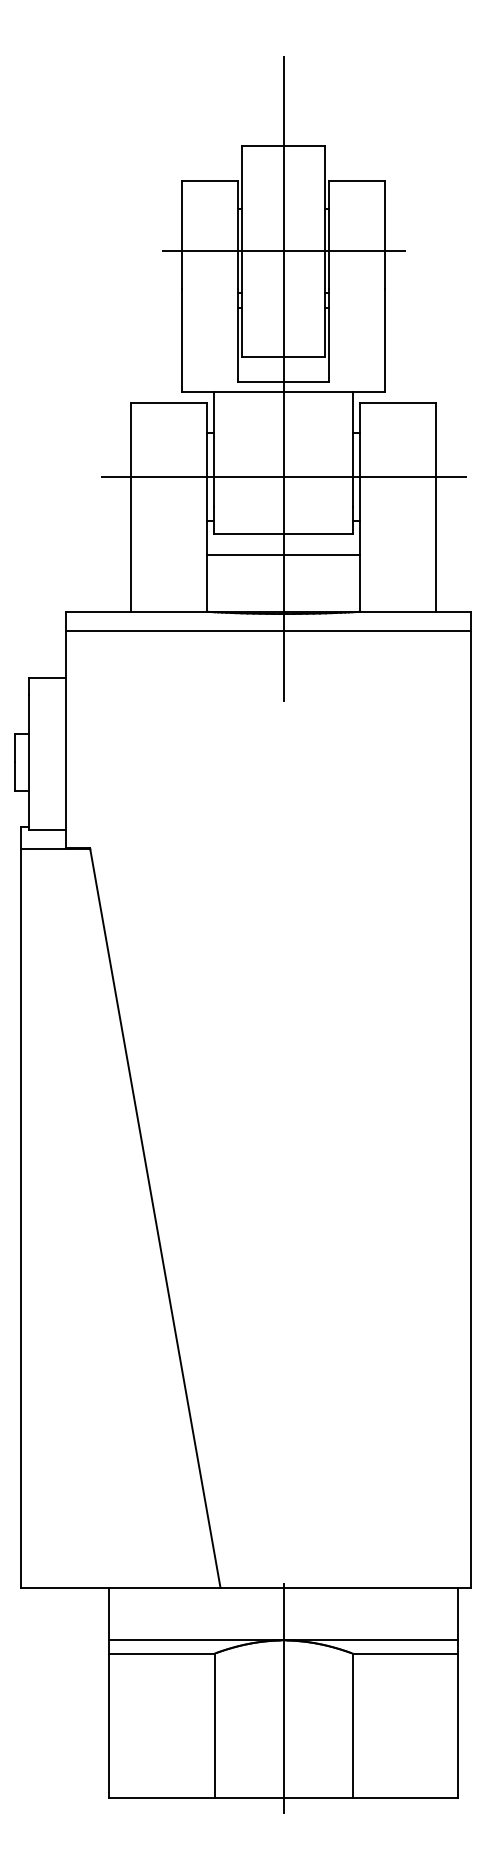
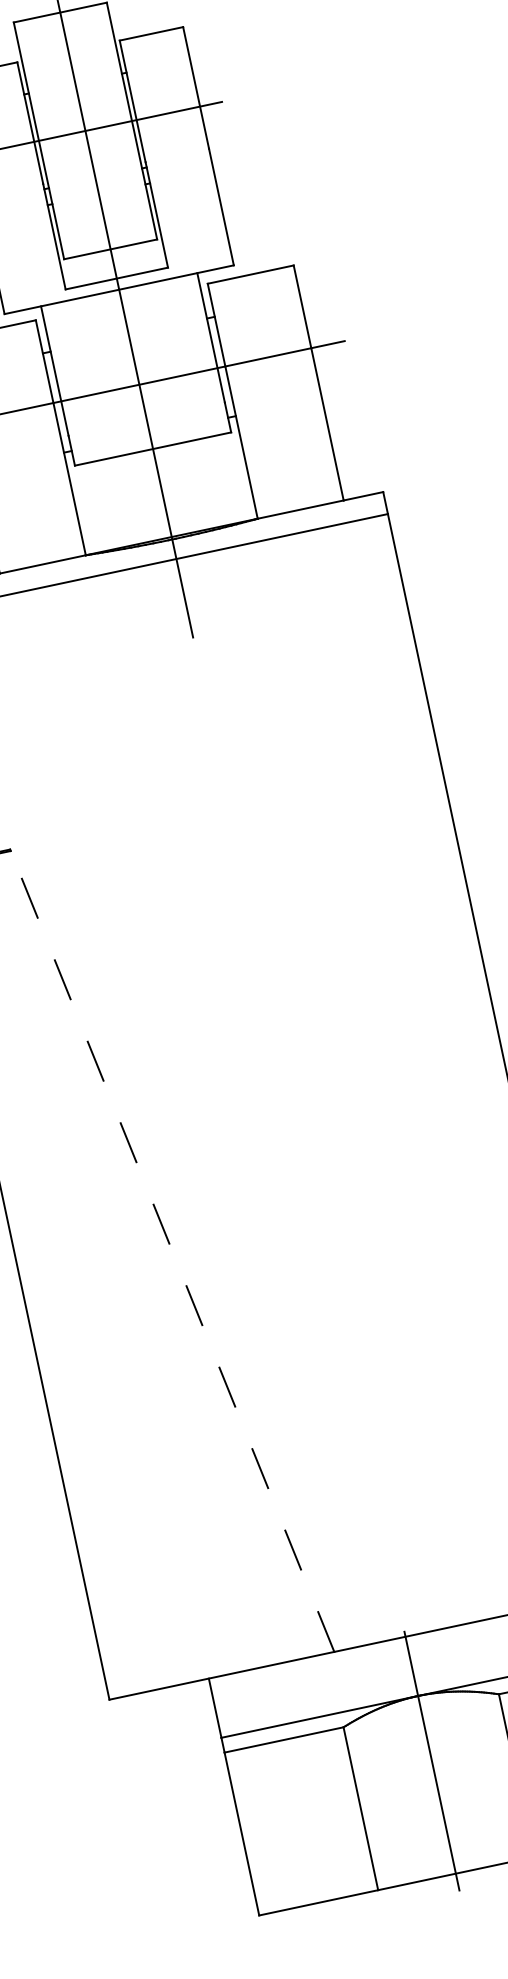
line: (283, 554) -> (157, 472), removed
line: (155, 1218) -> (172, 1251), solid -> dashed

